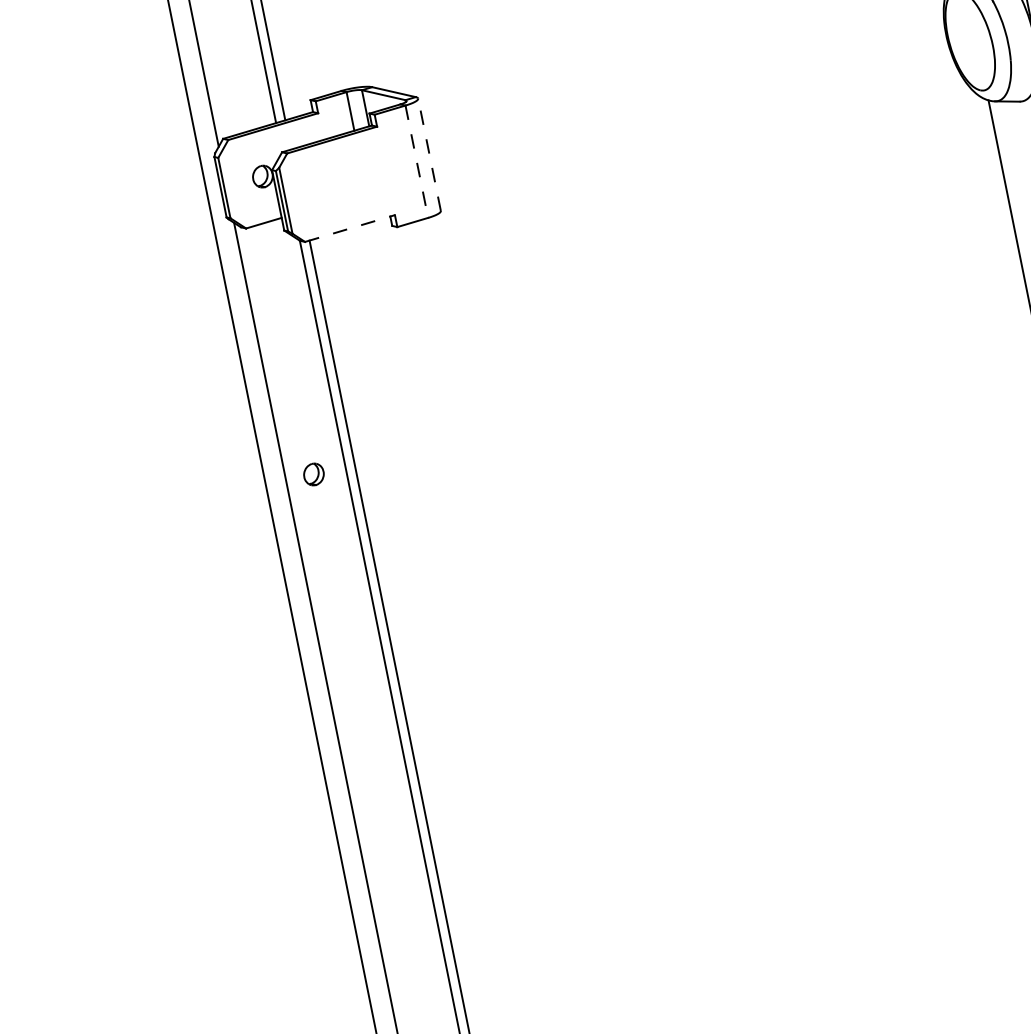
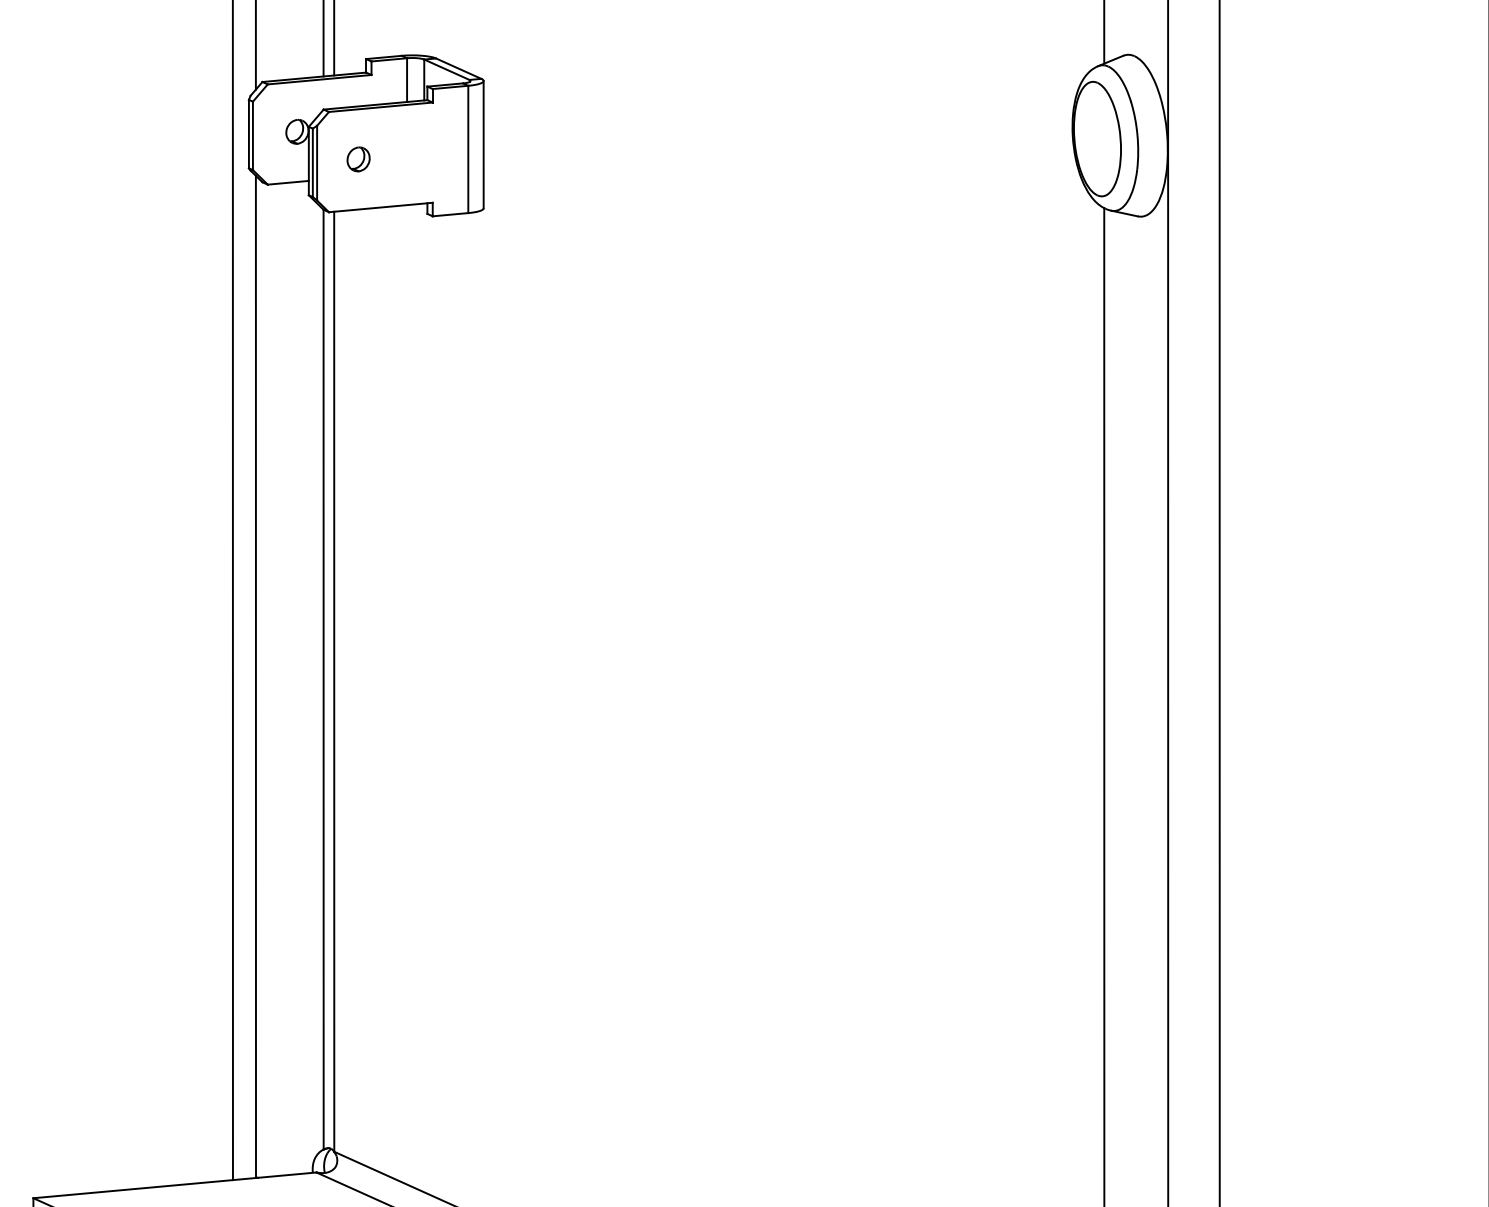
line: (429, 154) -> (483, 144), dashed -> solid
line: (417, 161) -> (468, 149), dashed -> solid
line: (350, 228) -> (381, 207), dashed -> solid
part: (313, 474) -> (358, 159), moved

